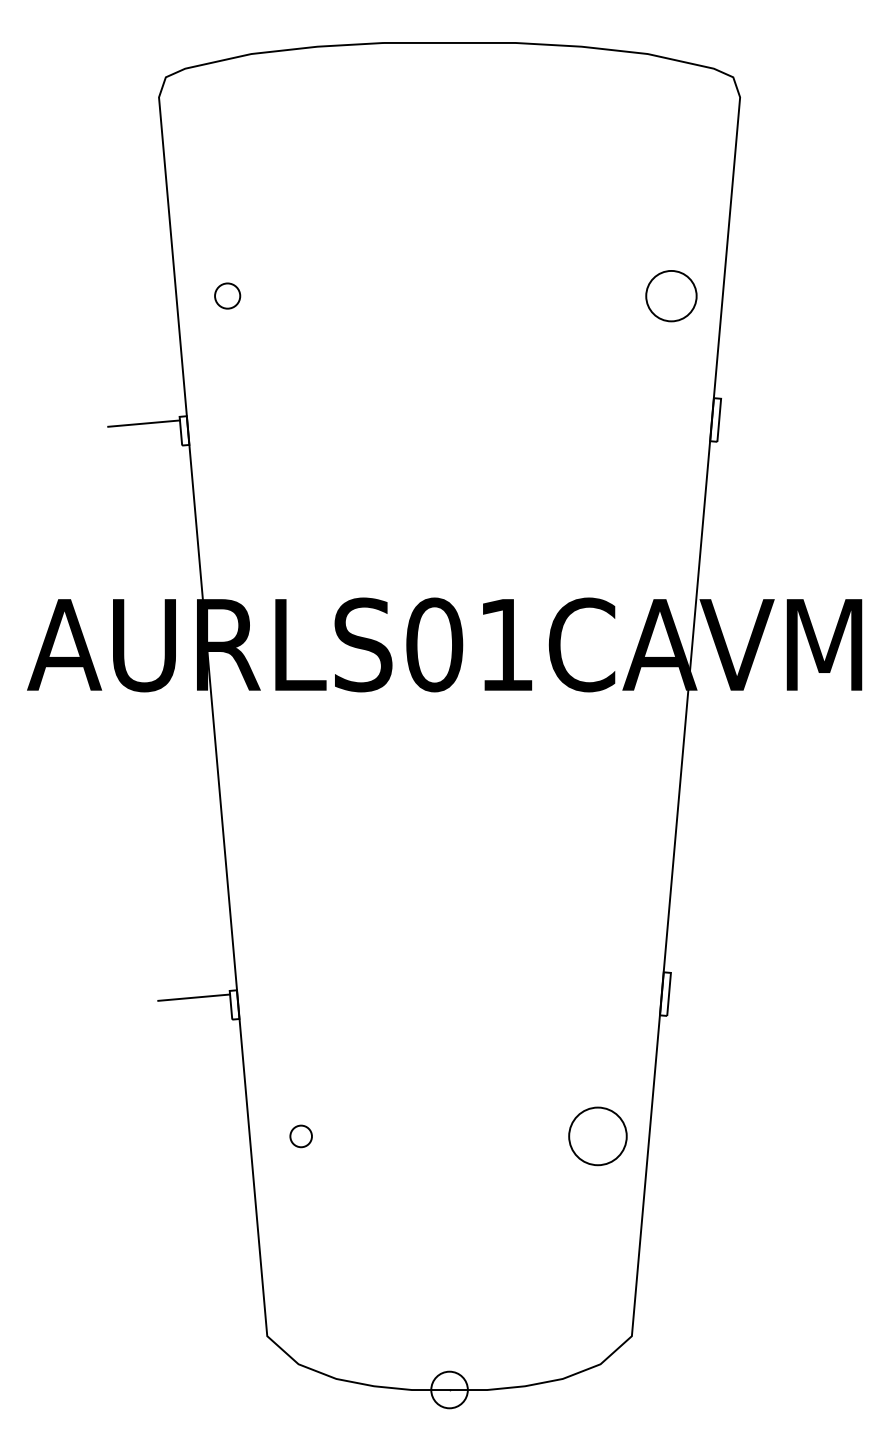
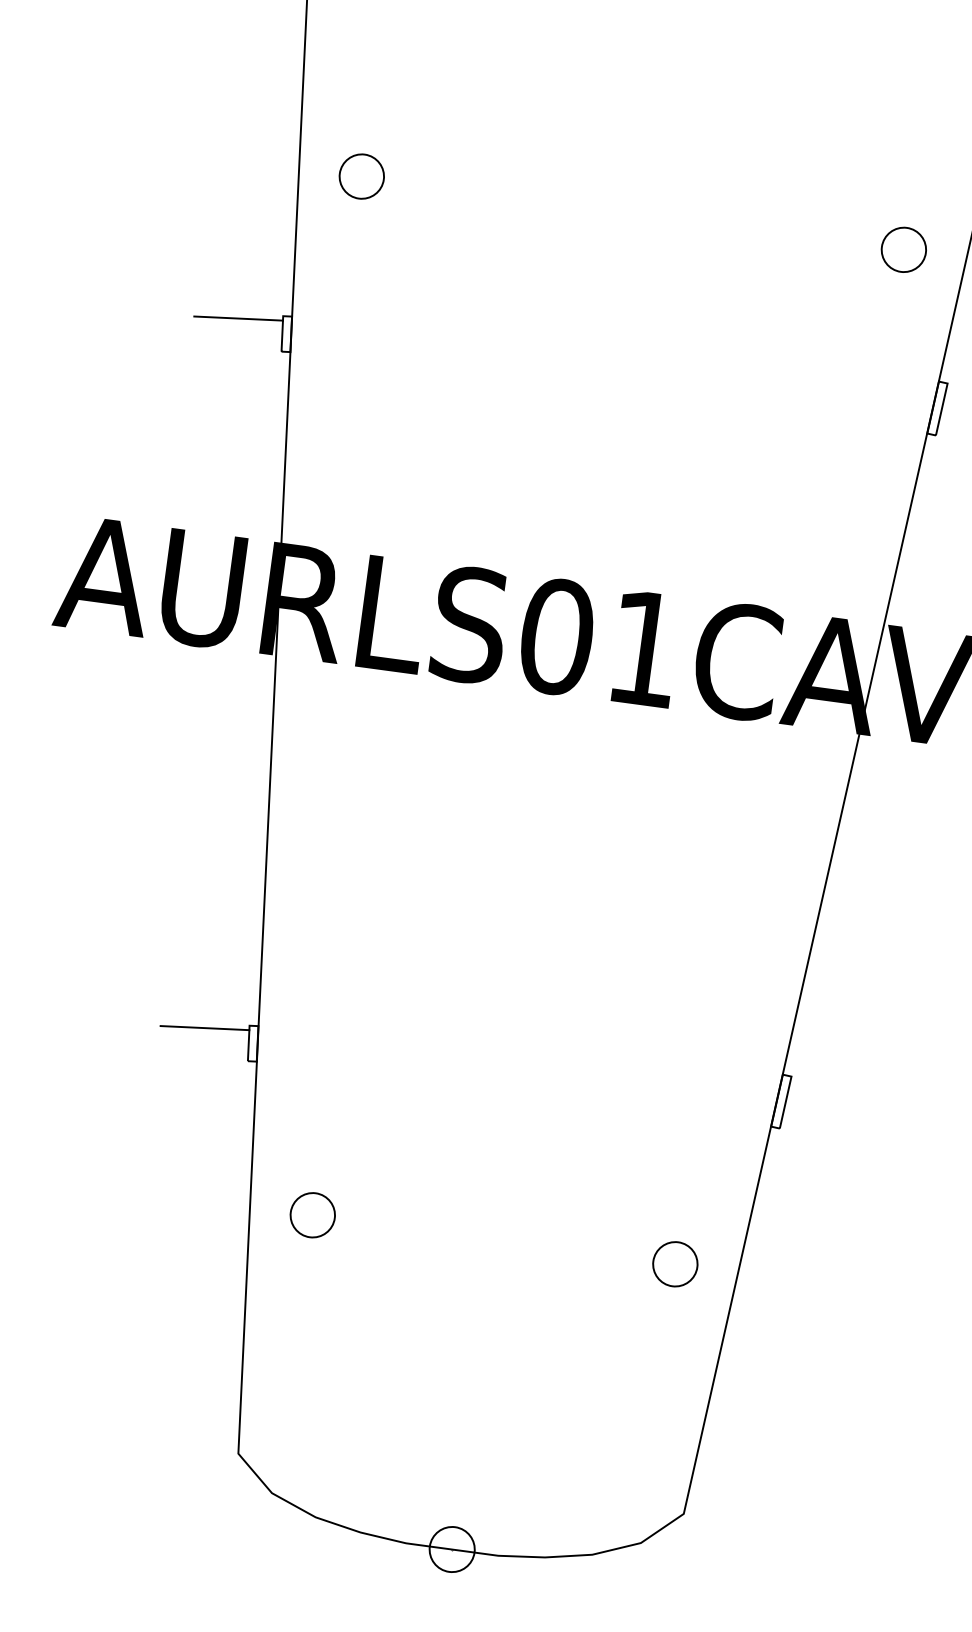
circle: (227, 295) -> (361, 175), size x1.43
circle: (671, 295) -> (904, 249), size x0.71
circle: (301, 1136) -> (313, 1215), size x1.67
circle: (597, 1136) -> (674, 1264), size x0.62

